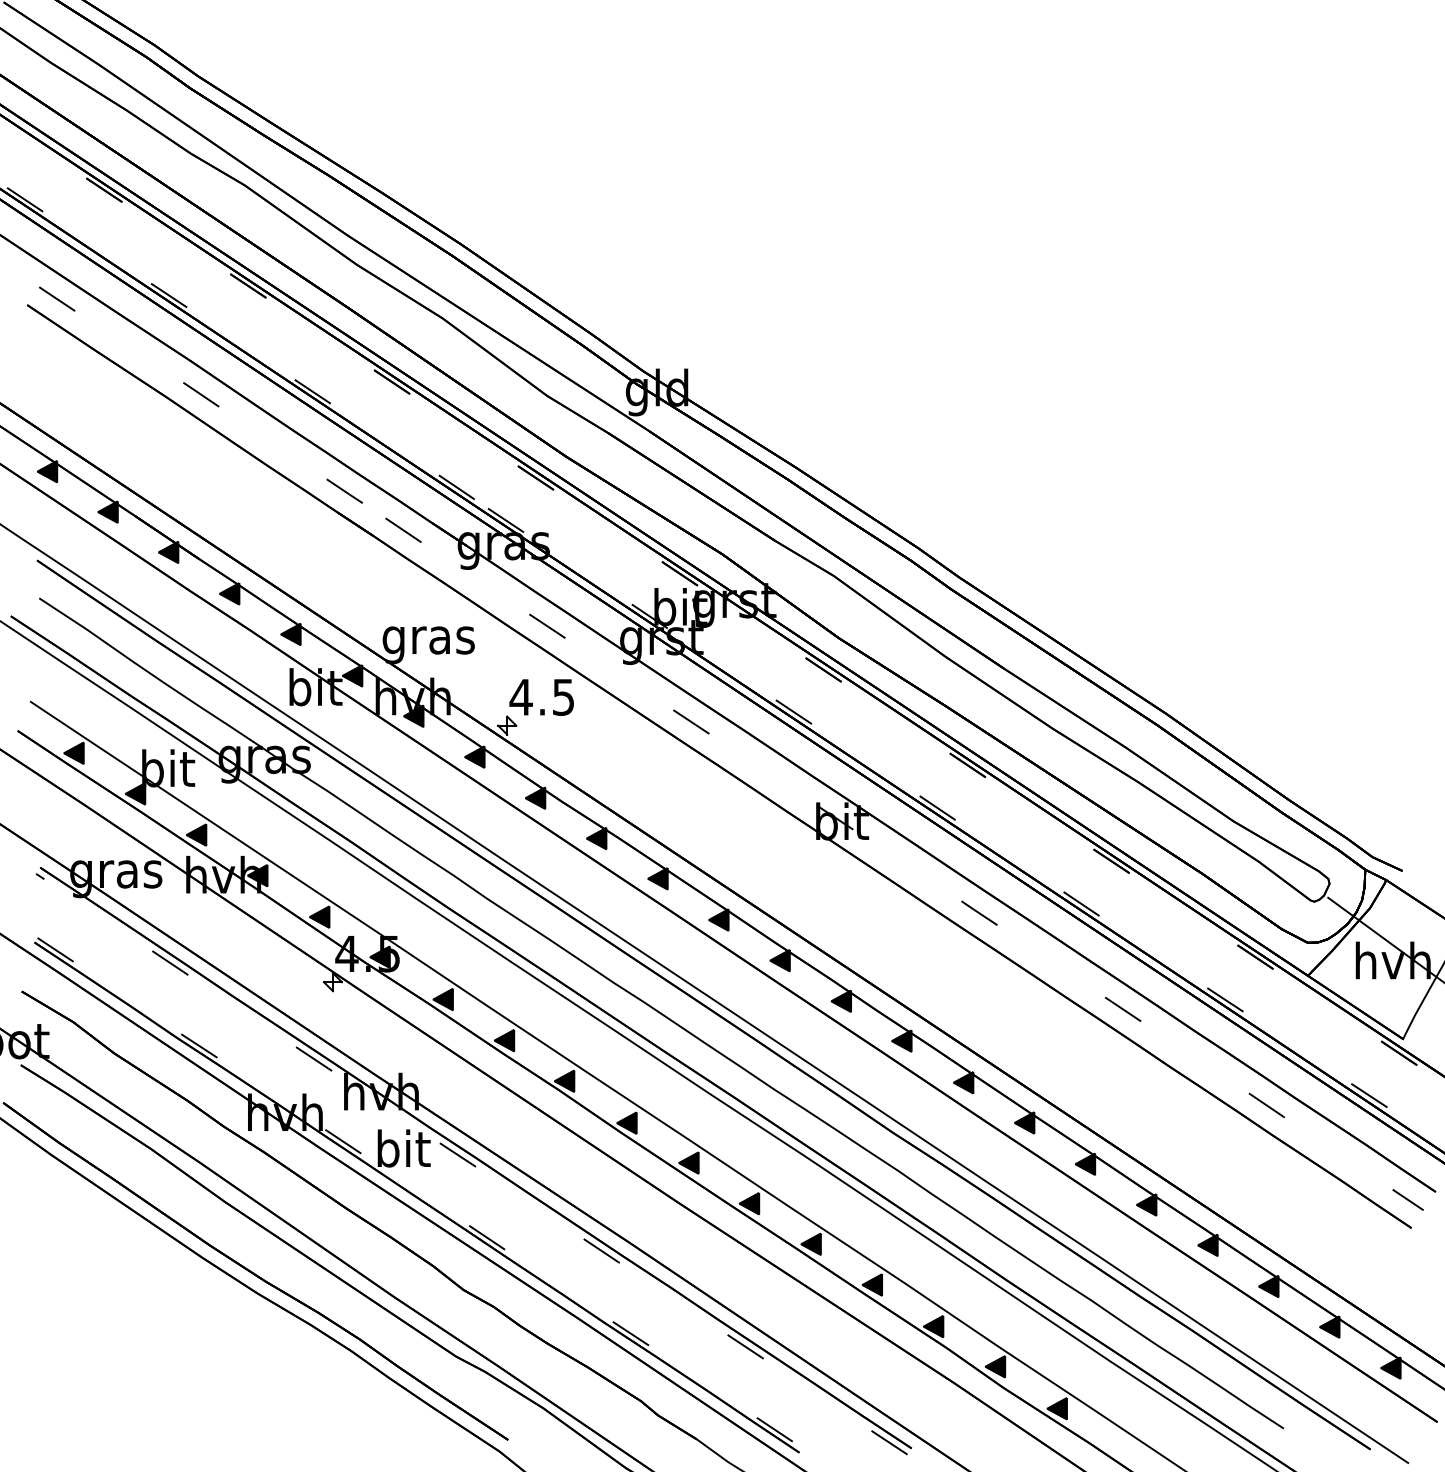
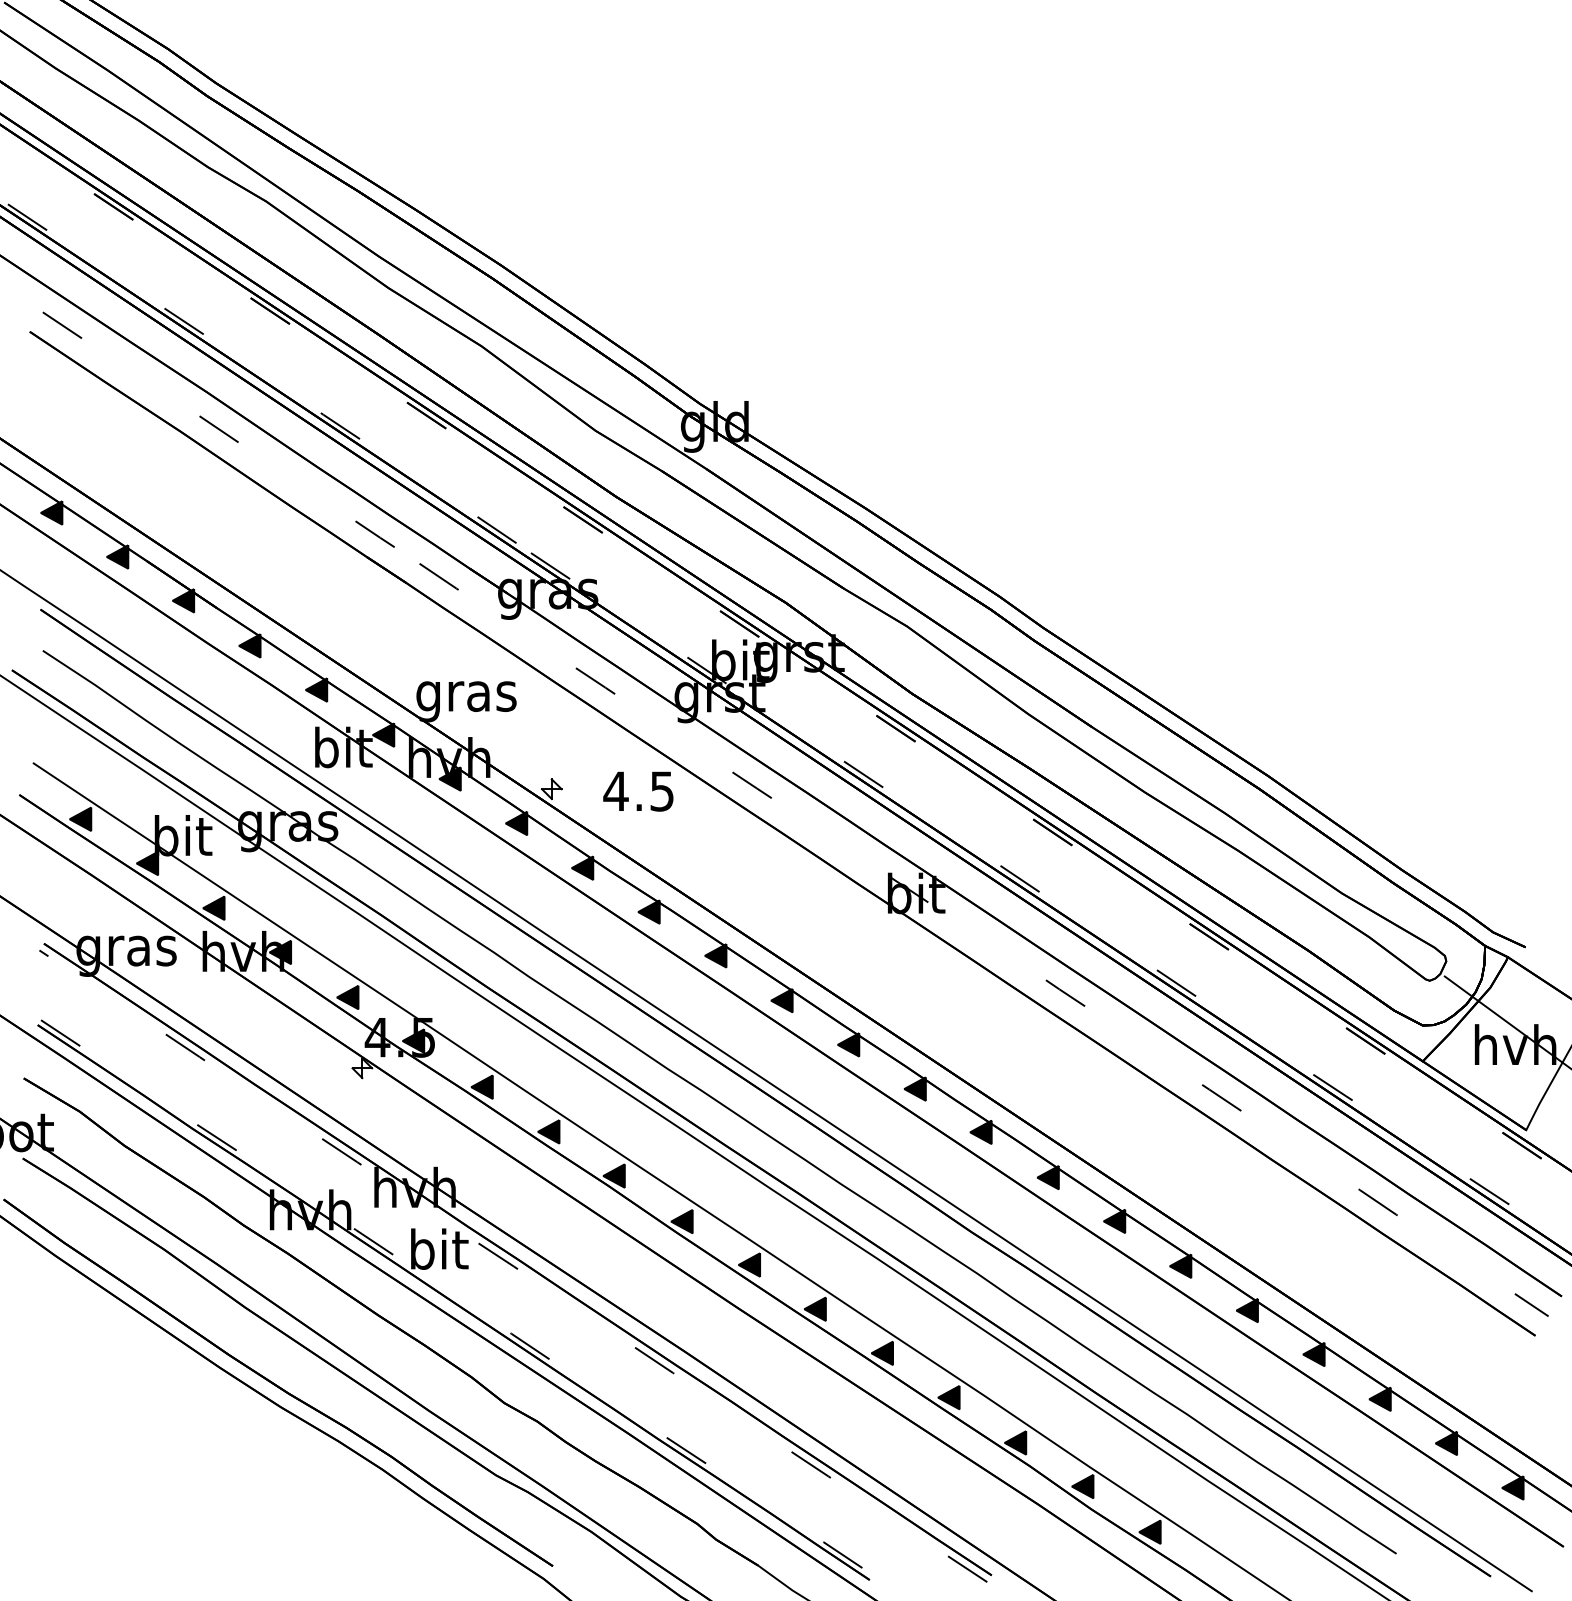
text: (541, 697) -> (638, 791), moved

